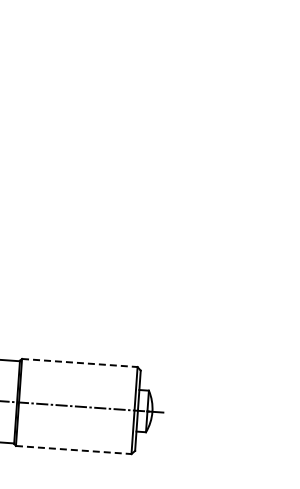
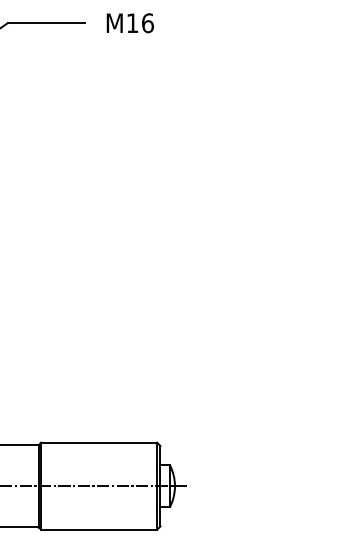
line: (80, 362) -> (99, 442), dashed -> solid
line: (74, 449) -> (99, 529), dashed -> solid

